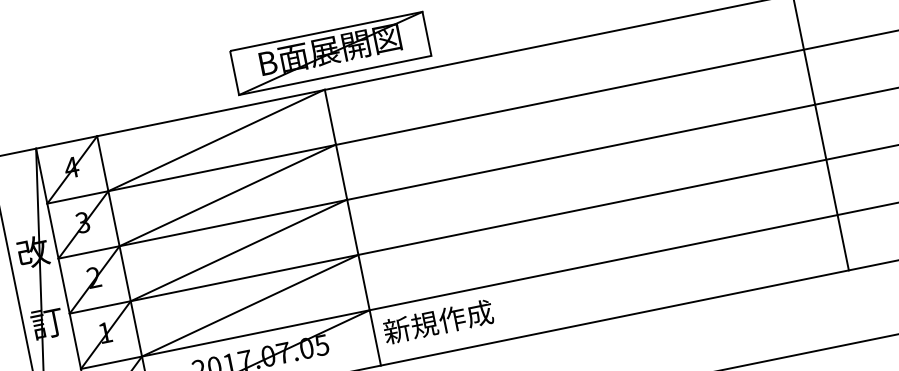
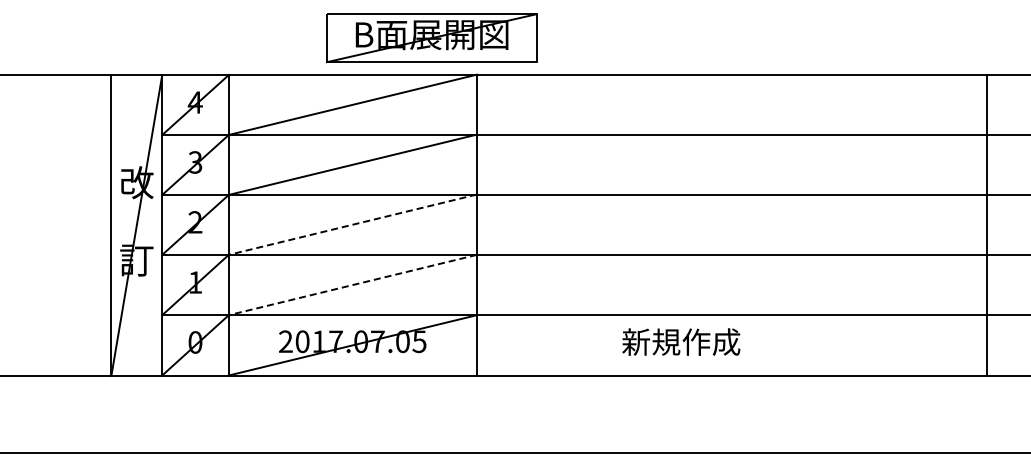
part: (330, 53) -> (431, 38), moved
line: (238, 250) -> (352, 224), solid -> dashed
line: (250, 306) -> (352, 285), solid -> dashed
text: (438, 321) -> (681, 341), moved

